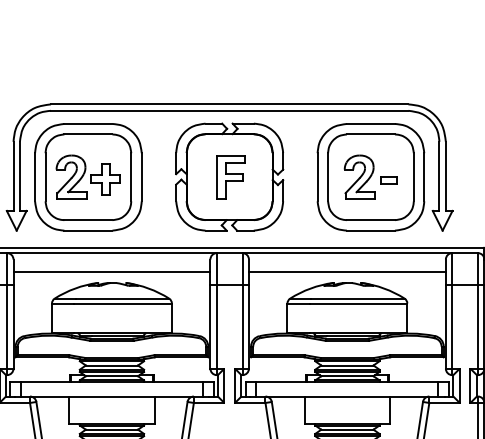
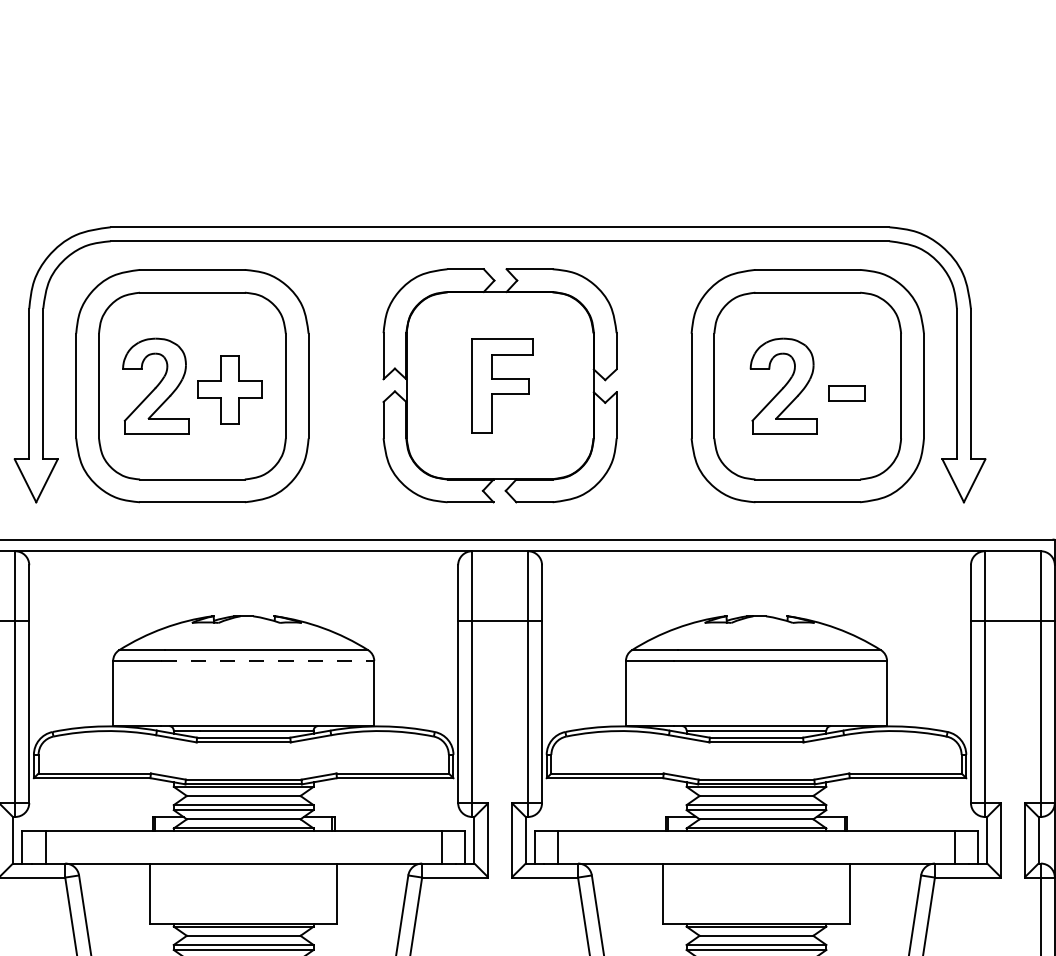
line: (111, 272) -> (242, 593), removed
line: (346, 272) -> (754, 593), removed
line: (123, 303) -> (268, 660), solid -> dashed

